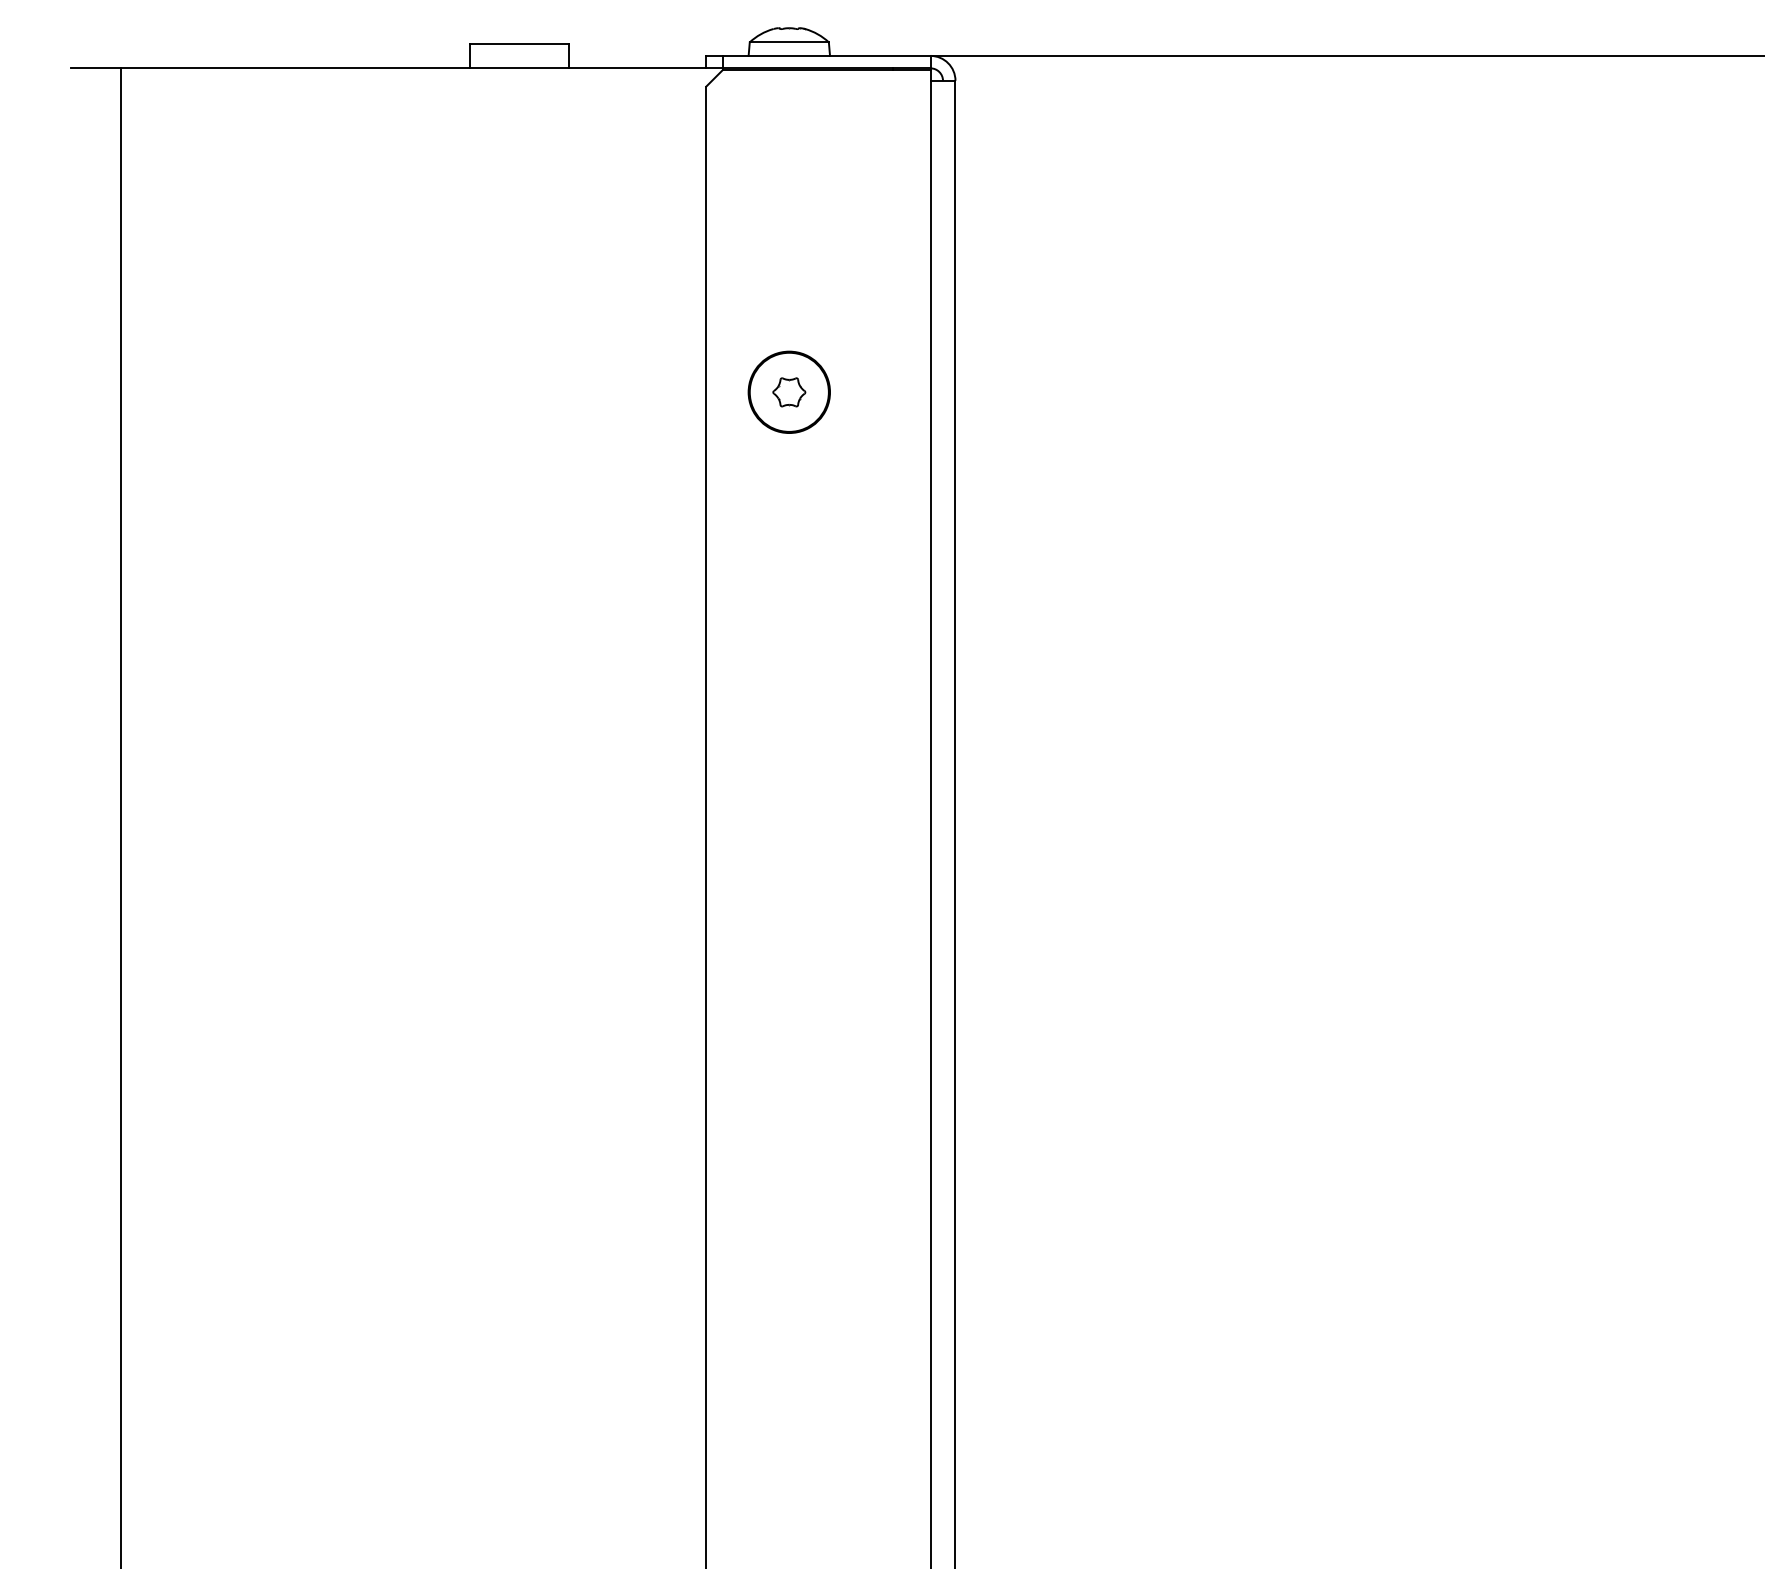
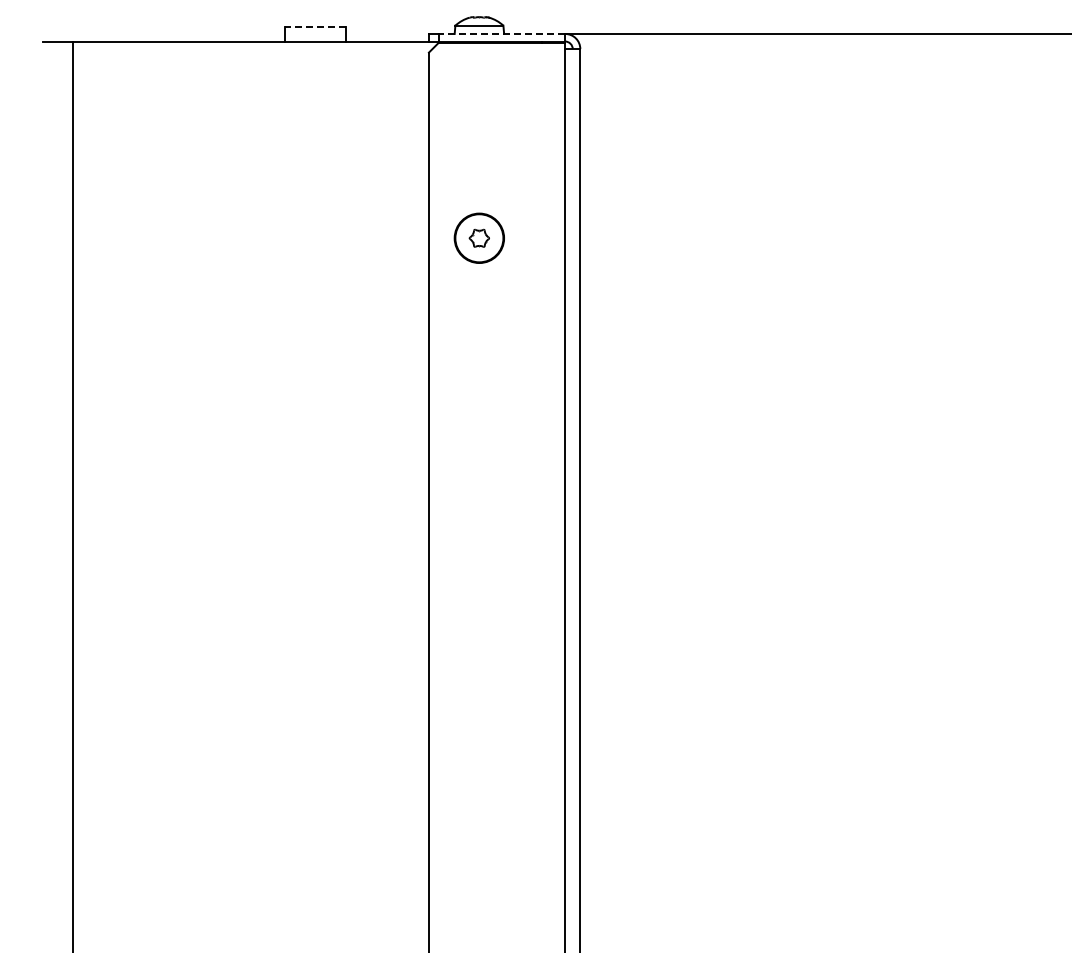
line: (517, 43) -> (314, 26), solid -> dashed
line: (825, 55) -> (501, 33), solid -> dashed

